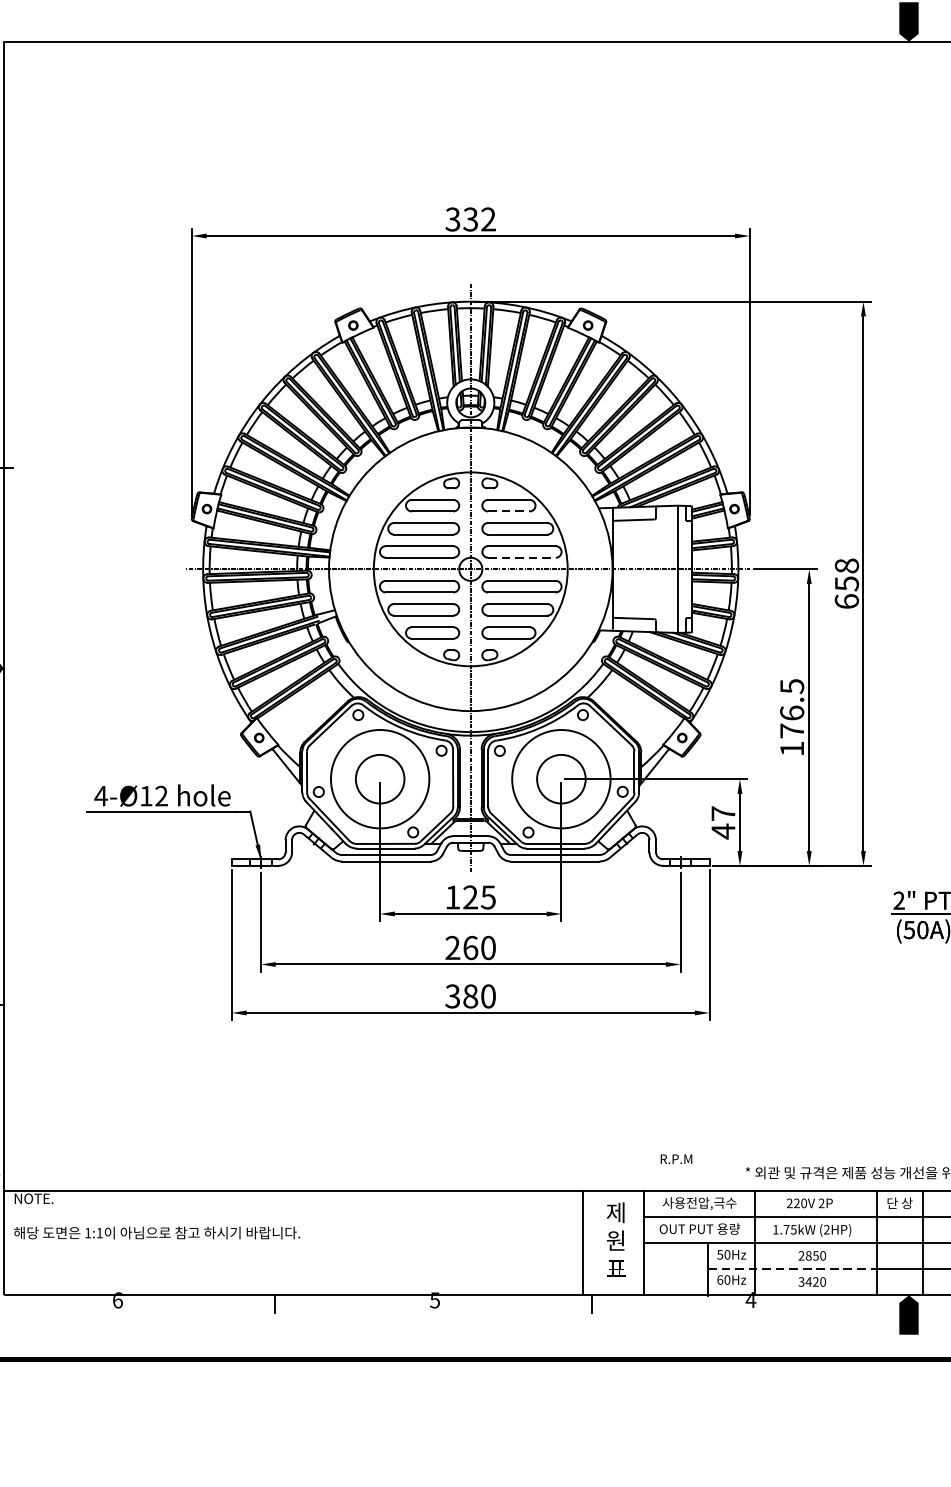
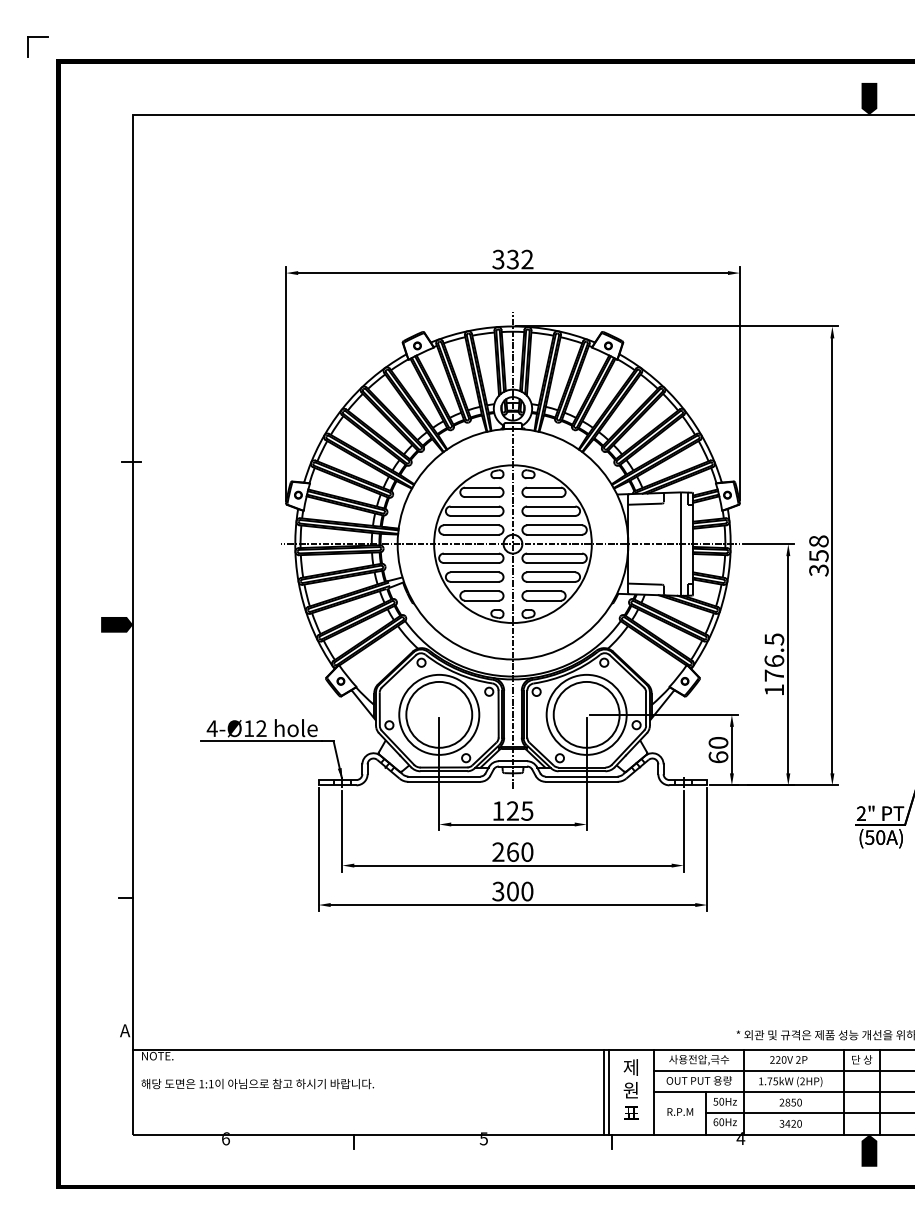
line: (509, 511) -> (544, 497), dashed -> solid
line: (521, 557) -> (554, 534), dashed -> solid
text: (846, 601) -> (818, 570), 658 -> 358
circle: (380, 778) -> (439, 714), size x1.67
circle: (561, 778) -> (586, 714), size x1.67
text: (723, 821) -> (718, 749), 47 -> 60
text: (470, 996) -> (512, 891), 380 -> 300
text: (676, 1158) -> (680, 1111), moved
line: (588, 1243) -> (608, 1092), added
line: (792, 1269) -> (774, 1113), dashed -> solid

